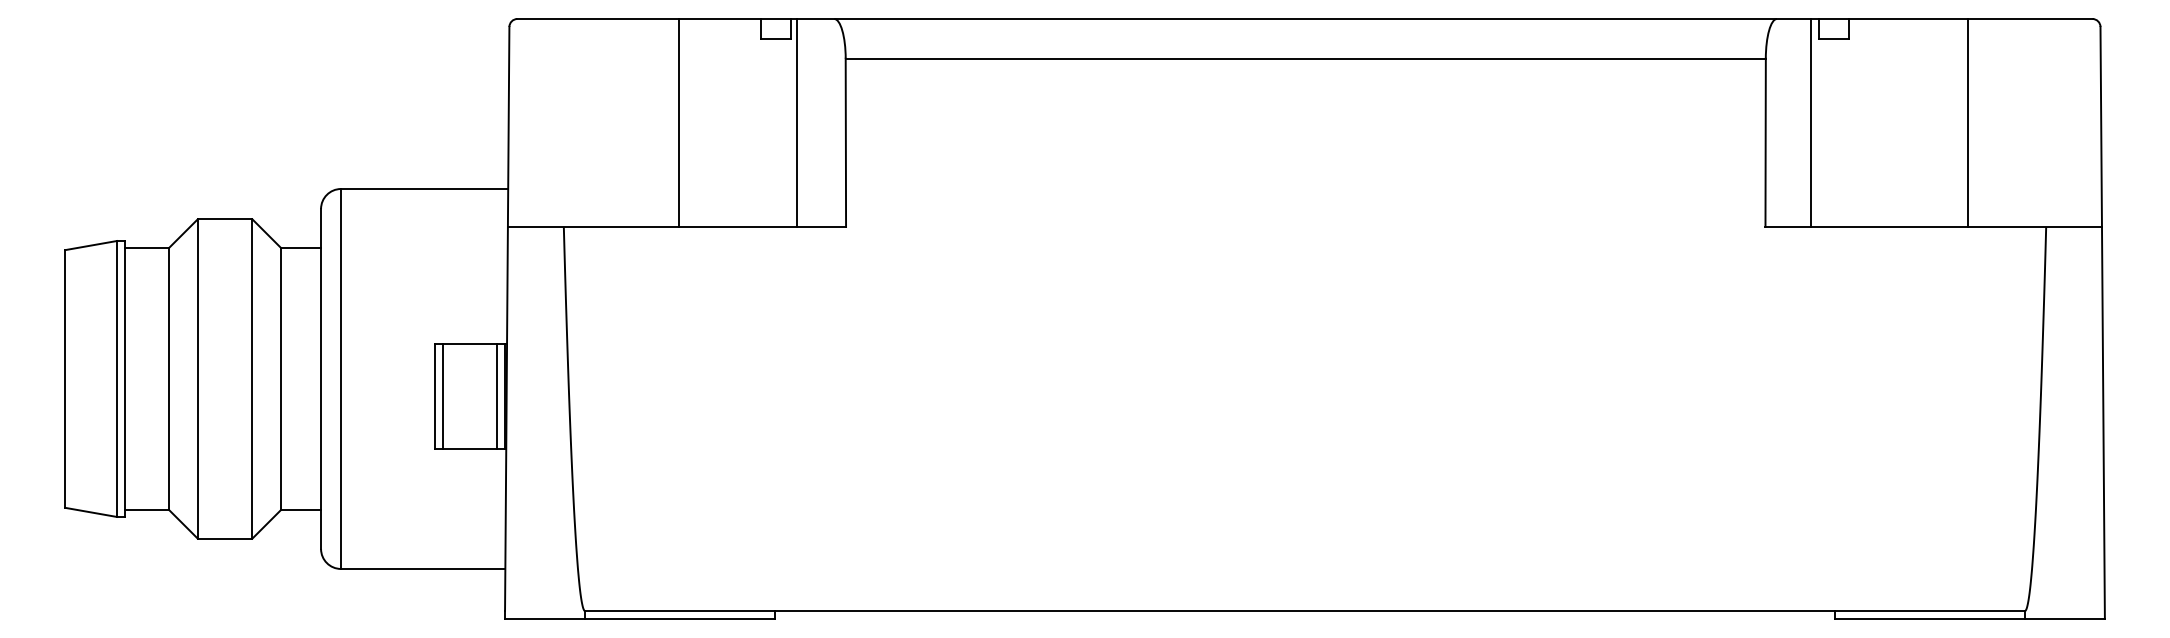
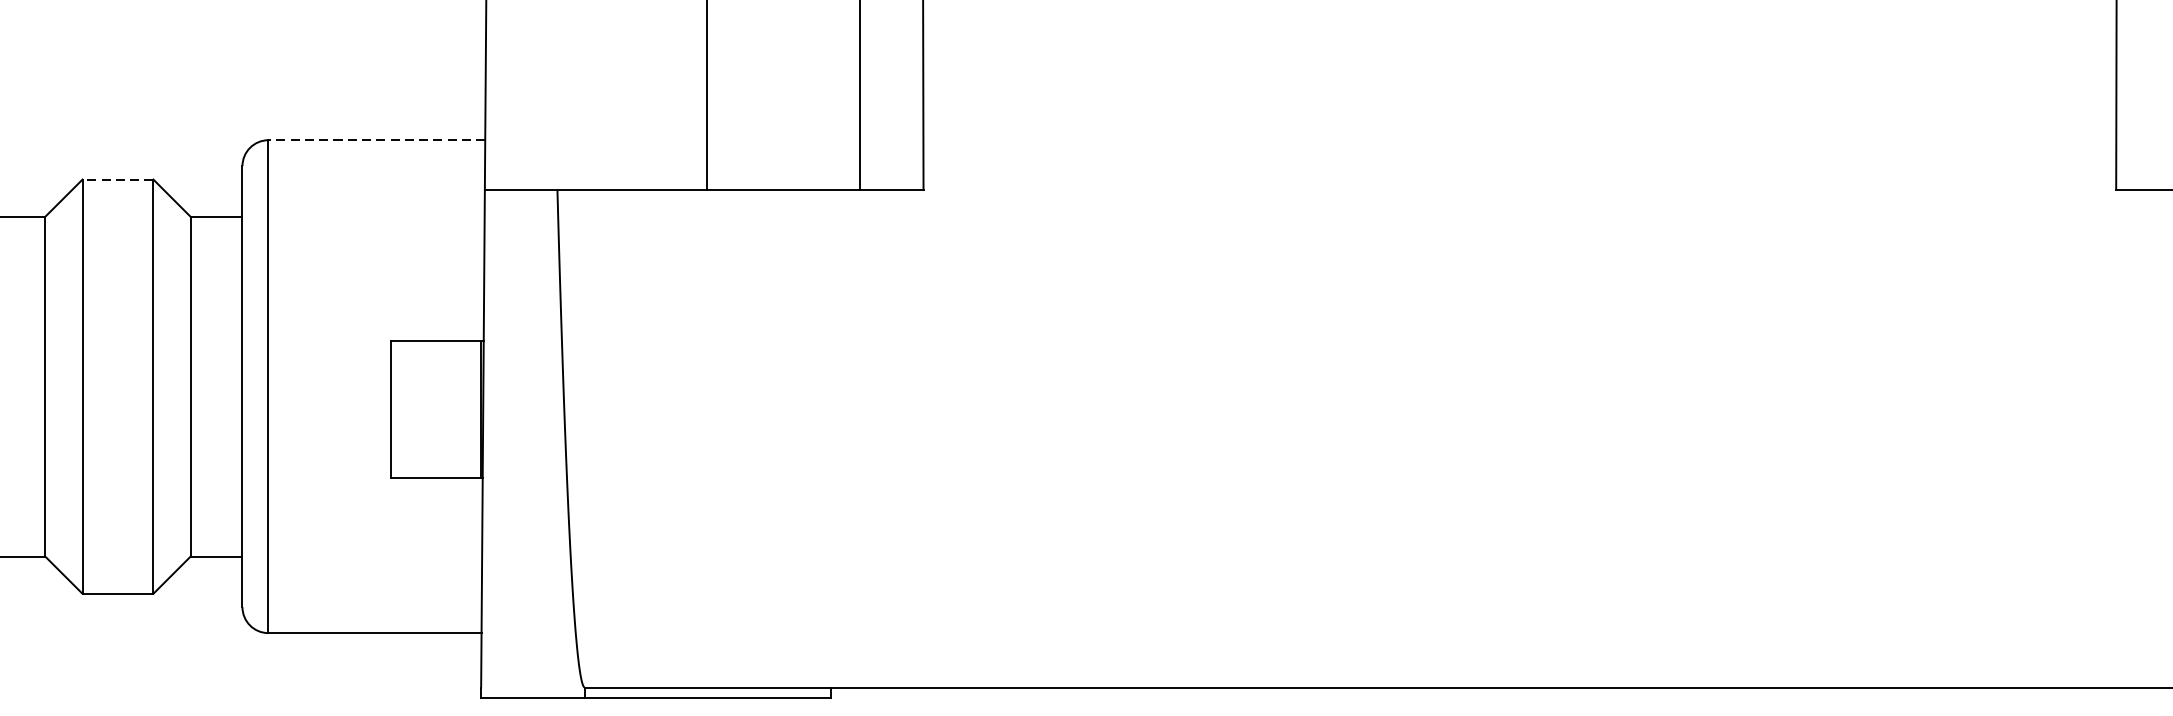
line: (424, 189) -> (376, 140), solid -> dashed
line: (224, 219) -> (117, 179), solid -> dashed
line: (443, 396) -> (401, 409), removed
line: (497, 396) -> (471, 409), removed

